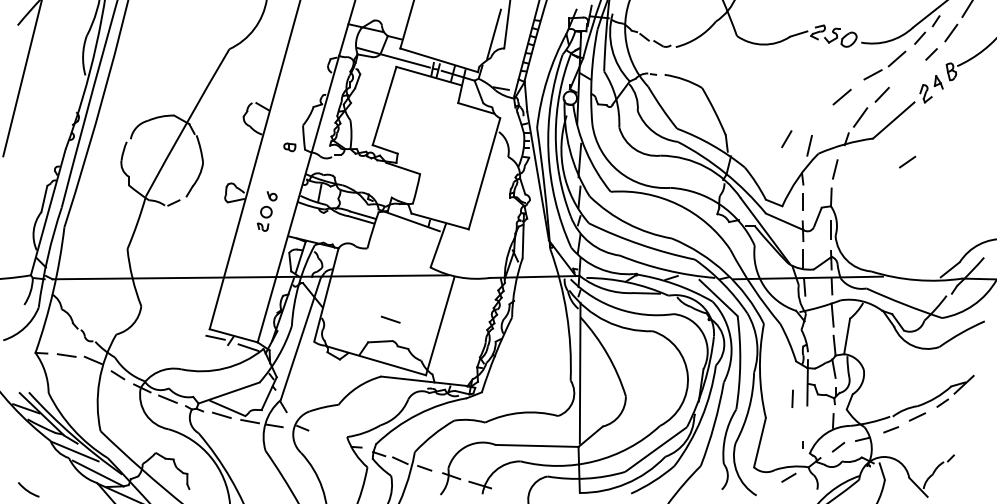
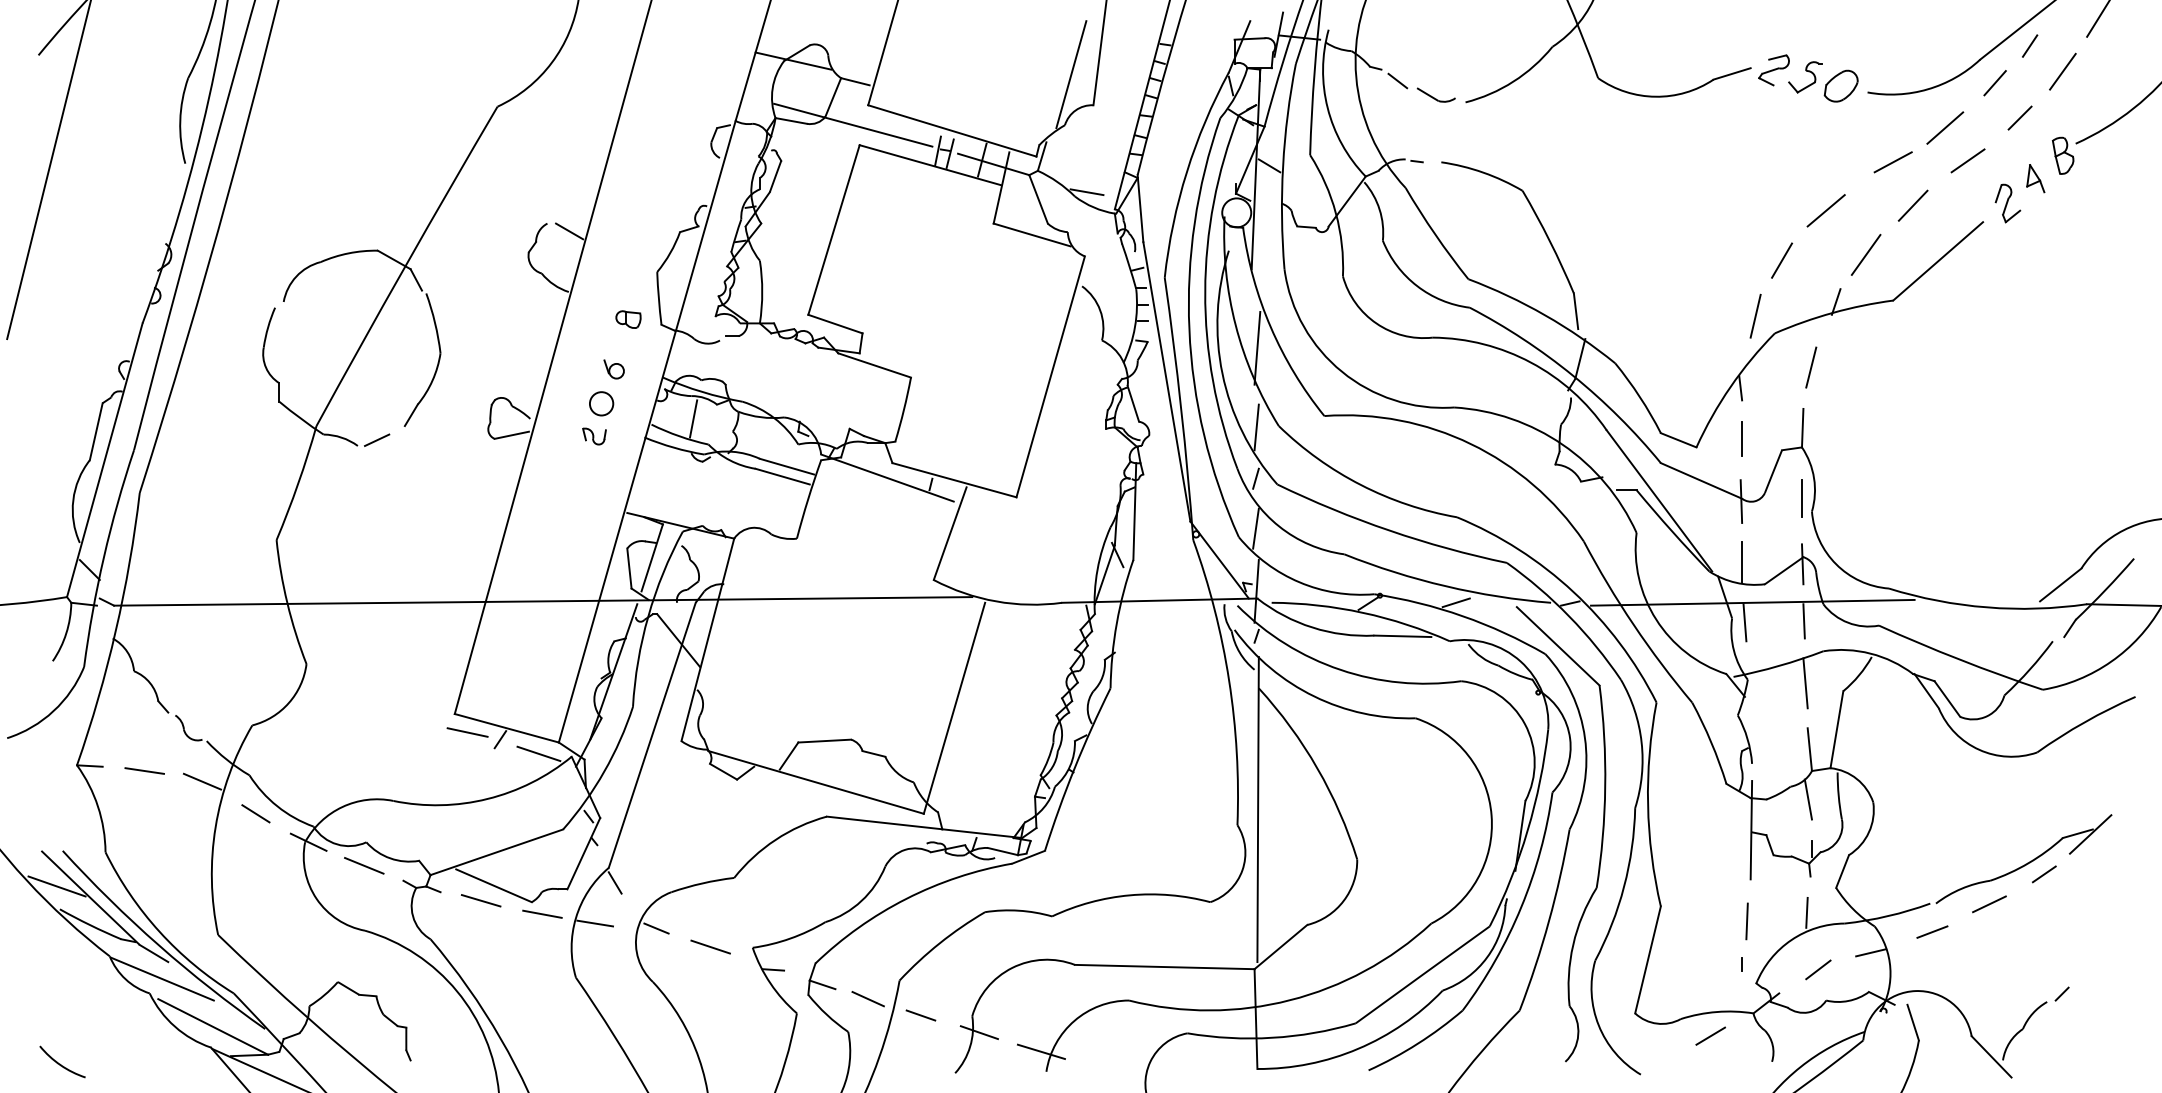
line: (786, 139) -> (1781, 261), moved
line: (907, 161) -> (1967, 159), moved
part: (266, 211) -> (601, 402), moved
line: (390, 319) -> (710, 946), moved
line: (792, 398) -> (1746, 920), moved

